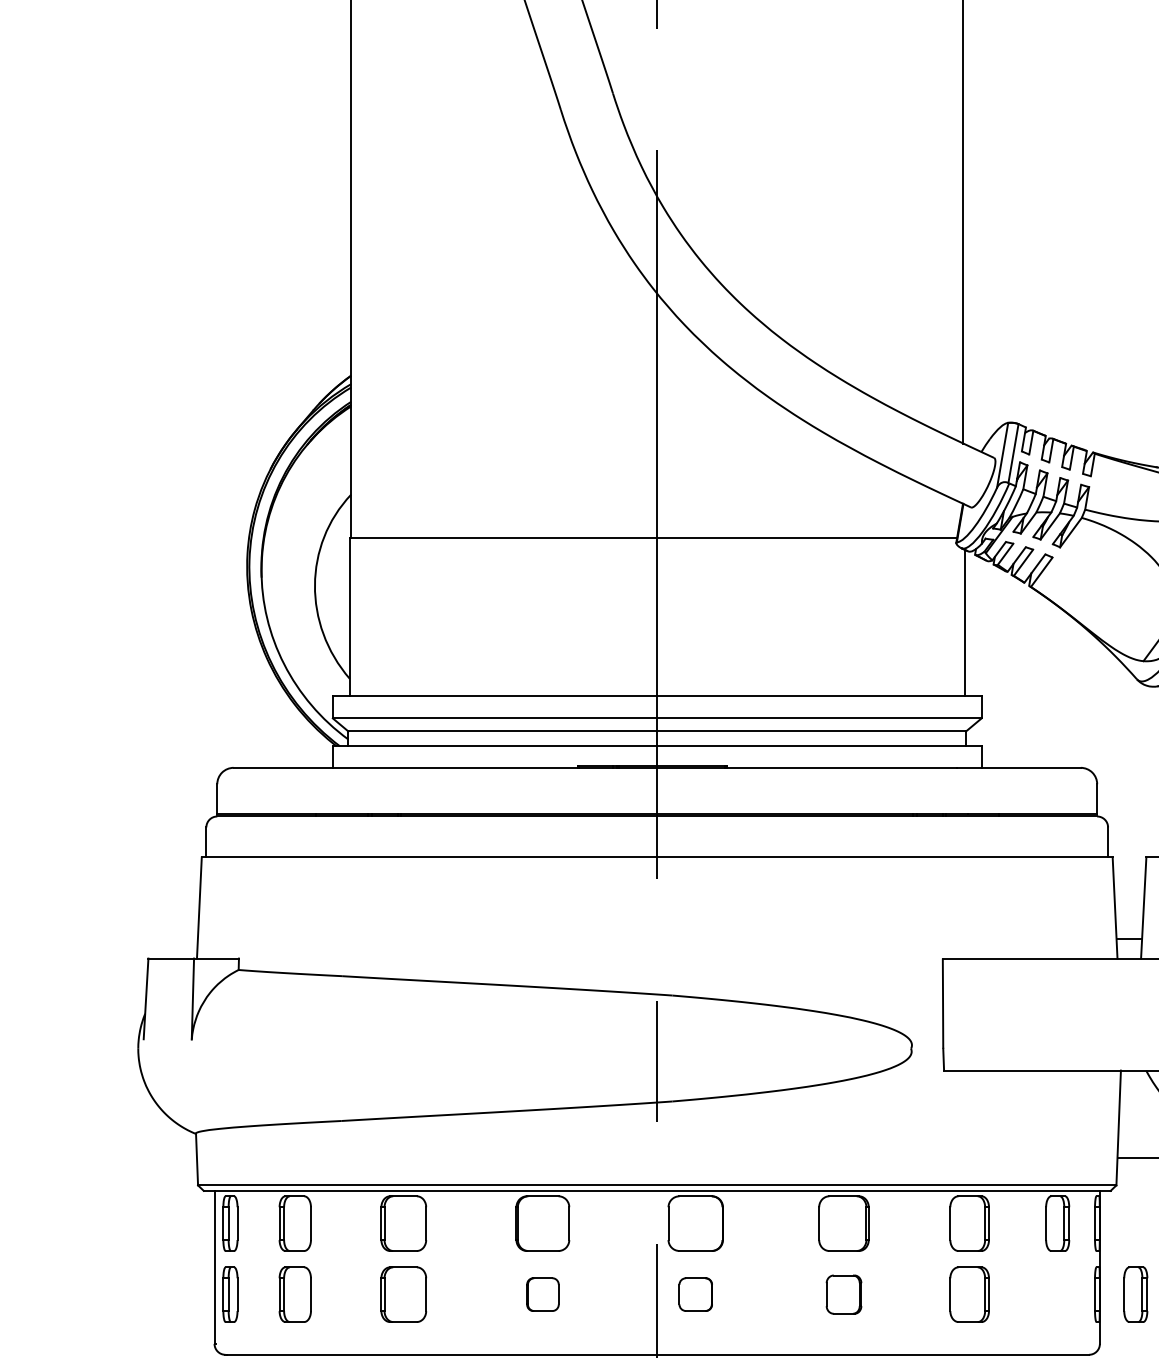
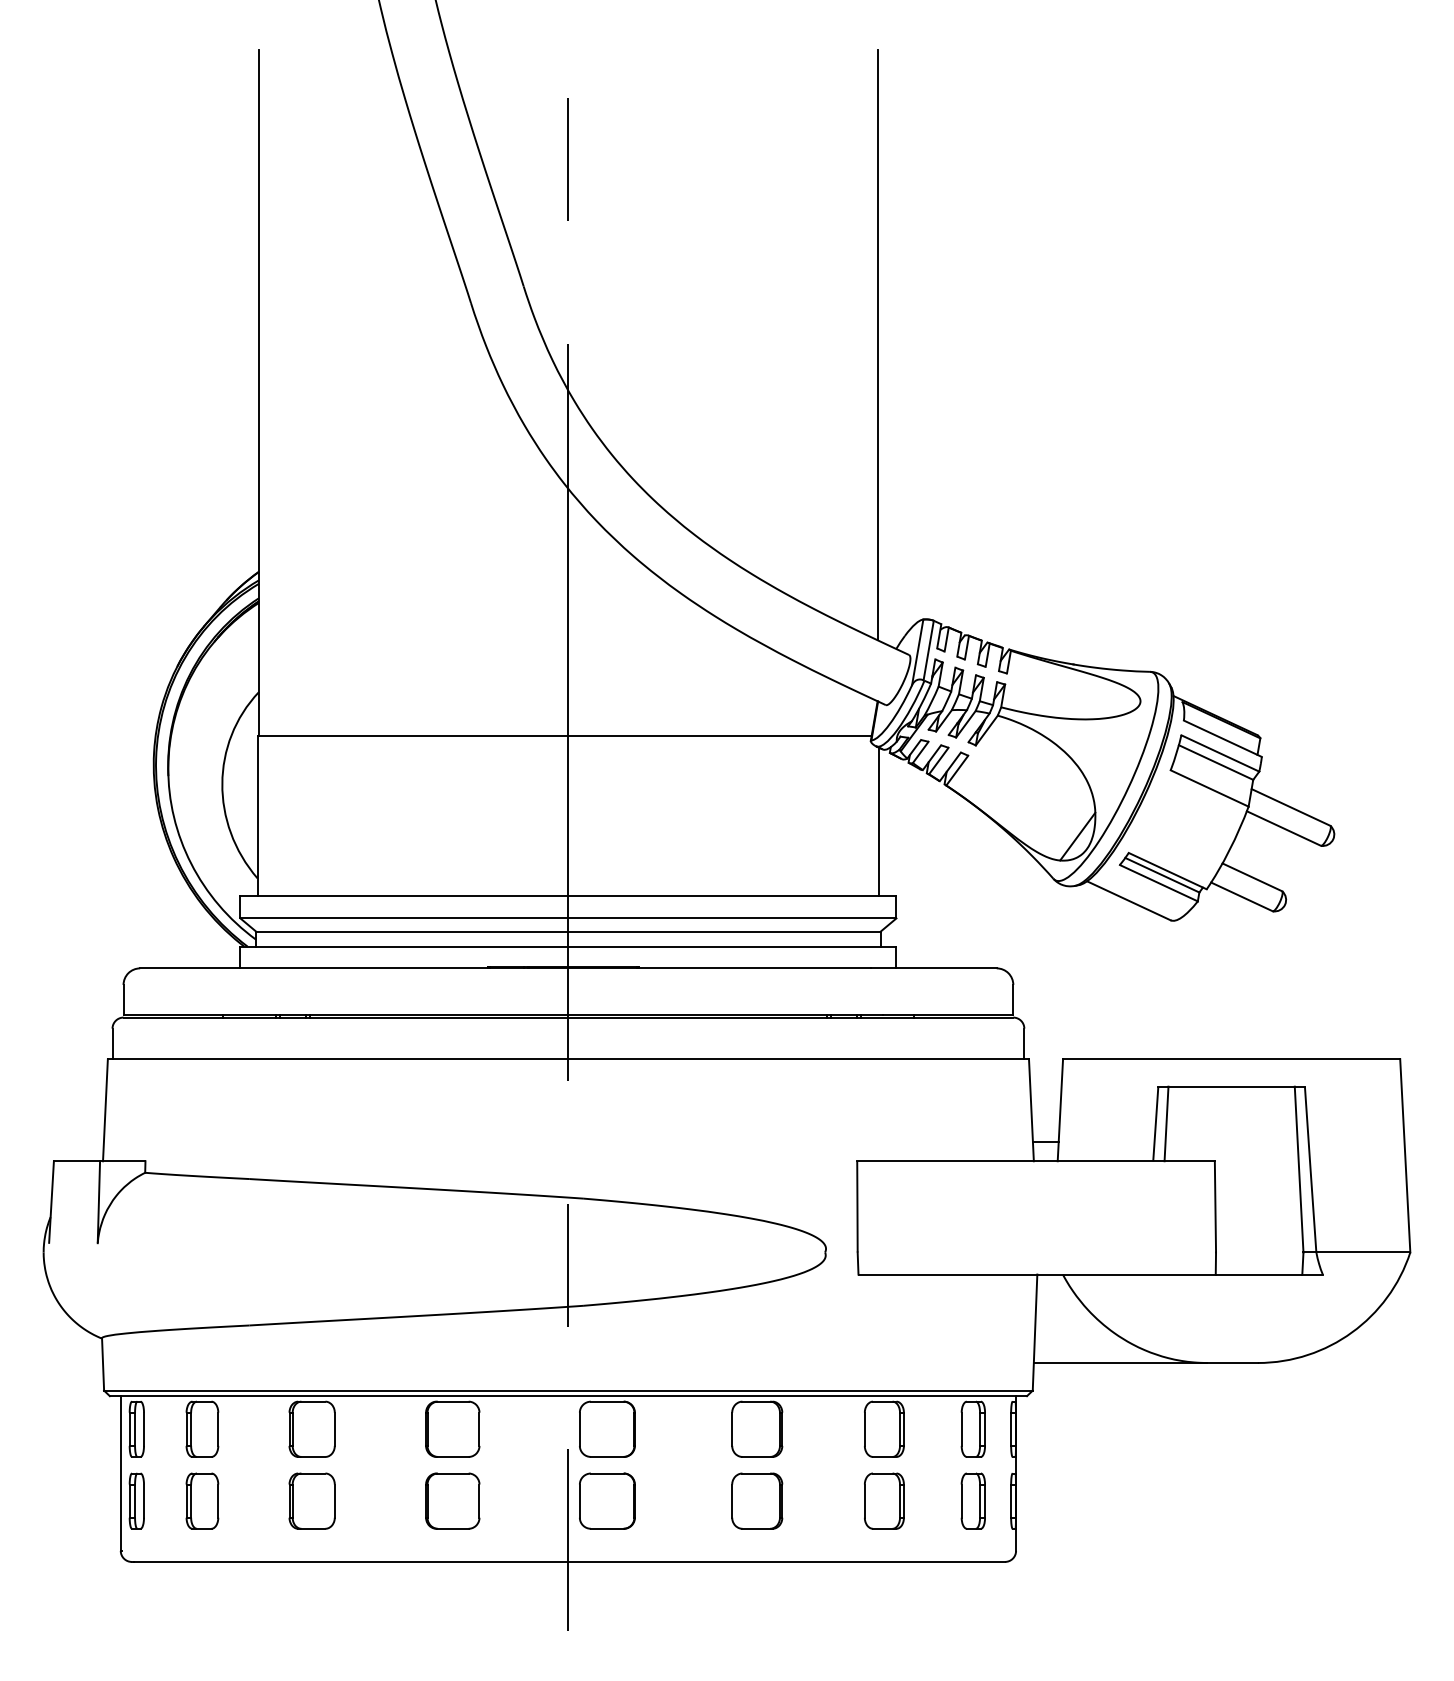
part: (542, 1294) -> (452, 1500), size x1.67
part: (695, 1294) -> (607, 1500), size x1.67
part: (844, 1294) -> (757, 1500), size x1.43
part: (1134, 1294) -> (972, 1500), moved

